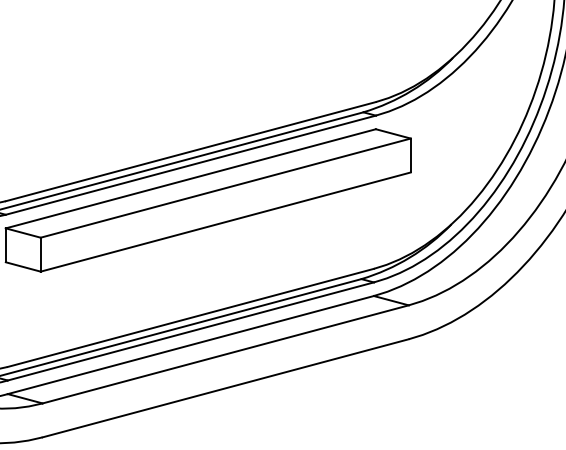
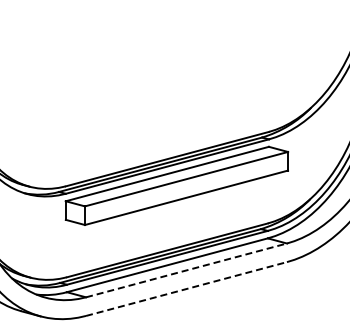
line: (225, 354) -> (186, 270), solid -> dashed
line: (225, 389) -> (186, 289), solid -> dashed

